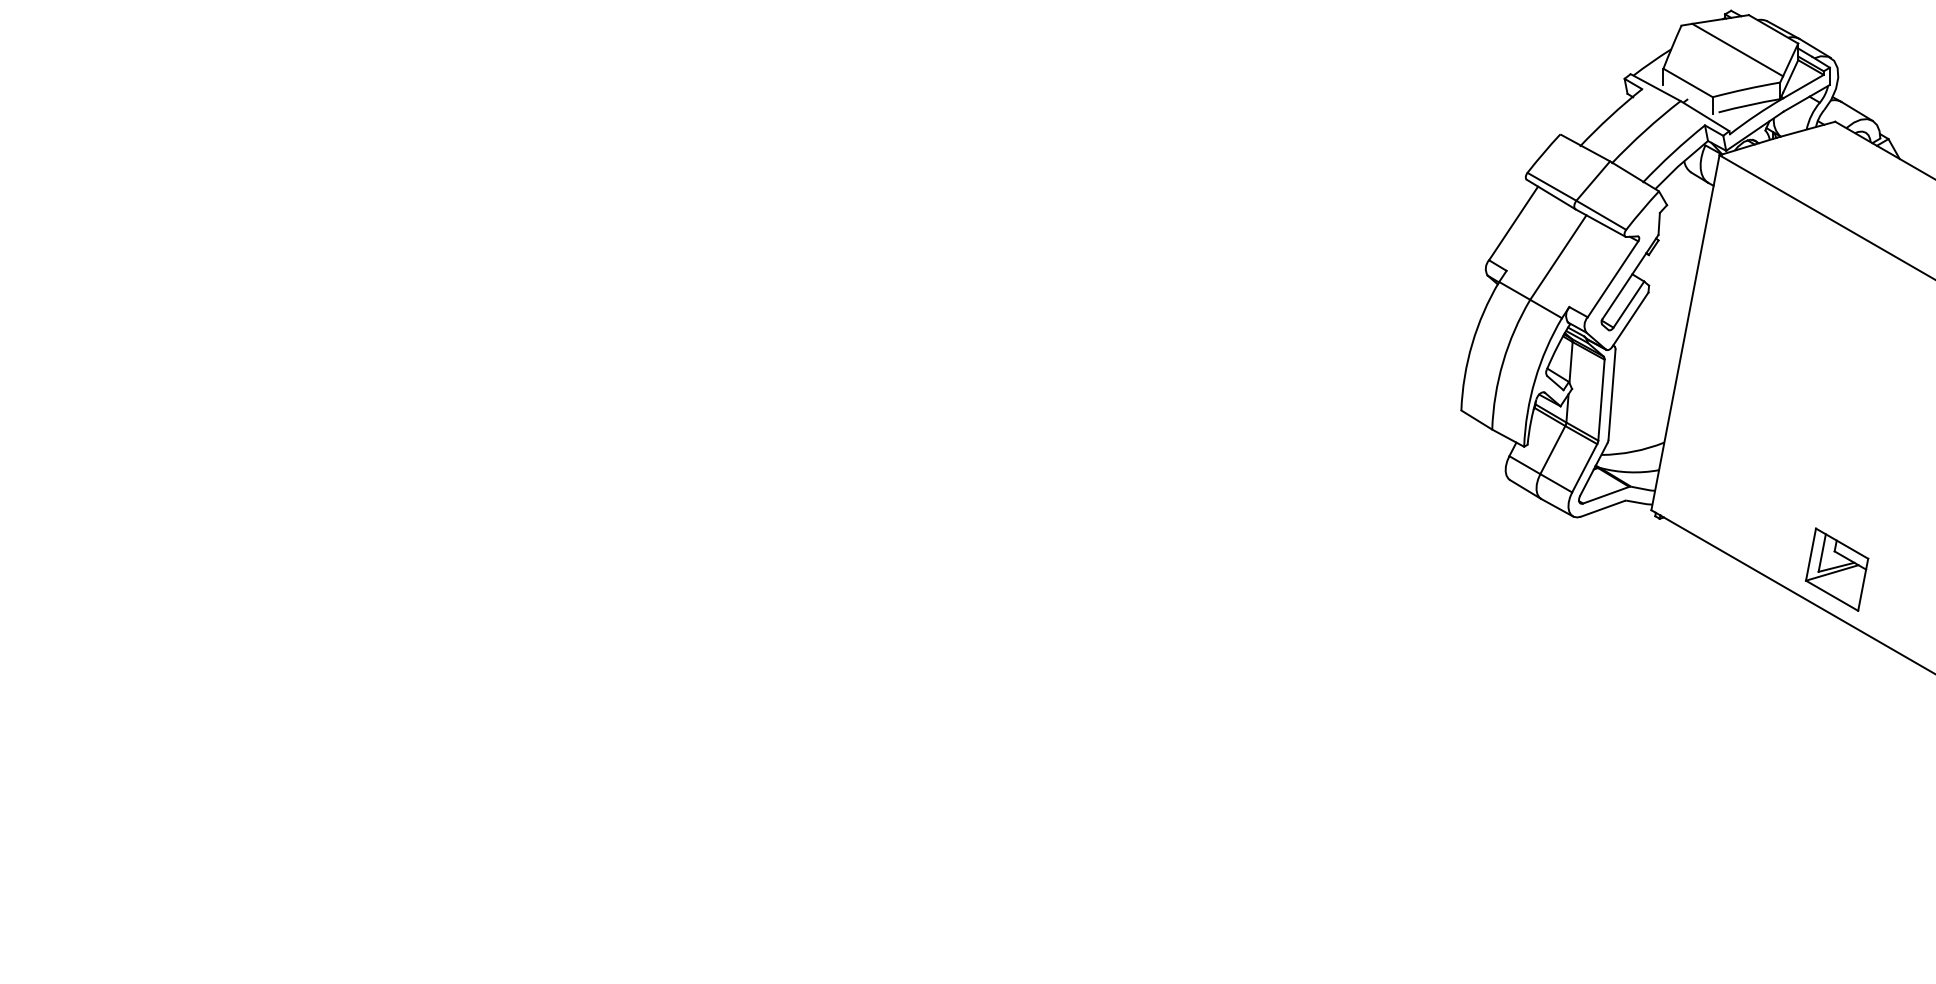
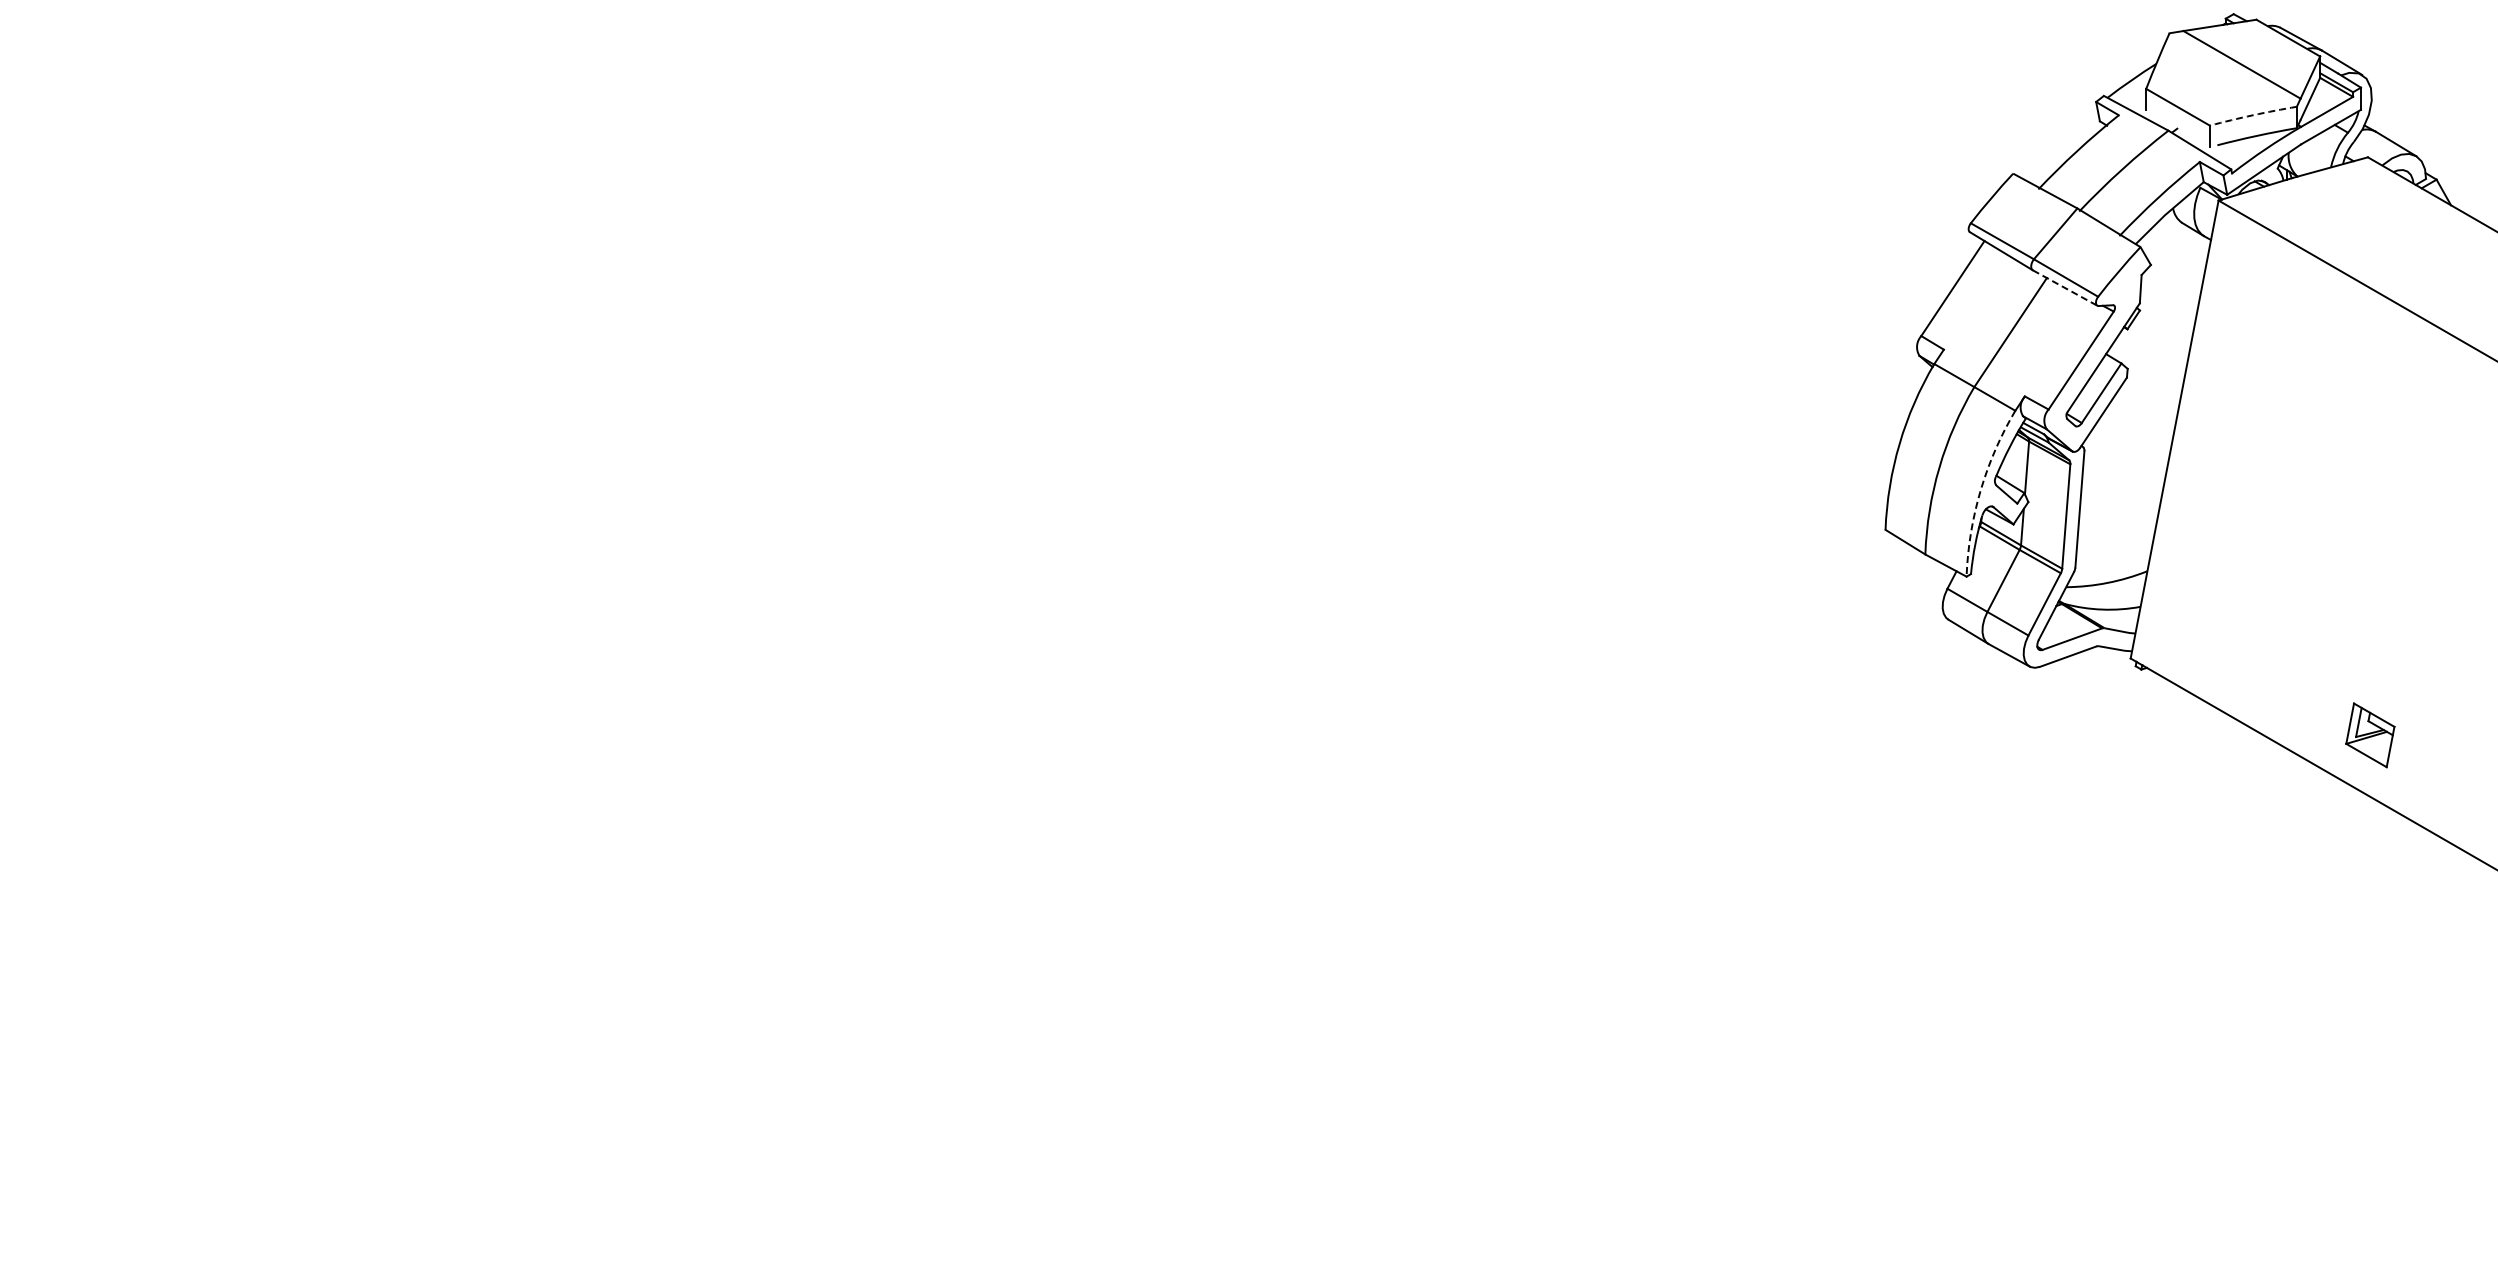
arc: (1746, 89) -> (2253, 115), solid -> dashed
line: (1600, 223) -> (2065, 288), solid -> dashed
arc: (1534, 379) -> (1980, 490), solid -> dashed
part: (1837, 569) -> (2370, 735), size x0.6

